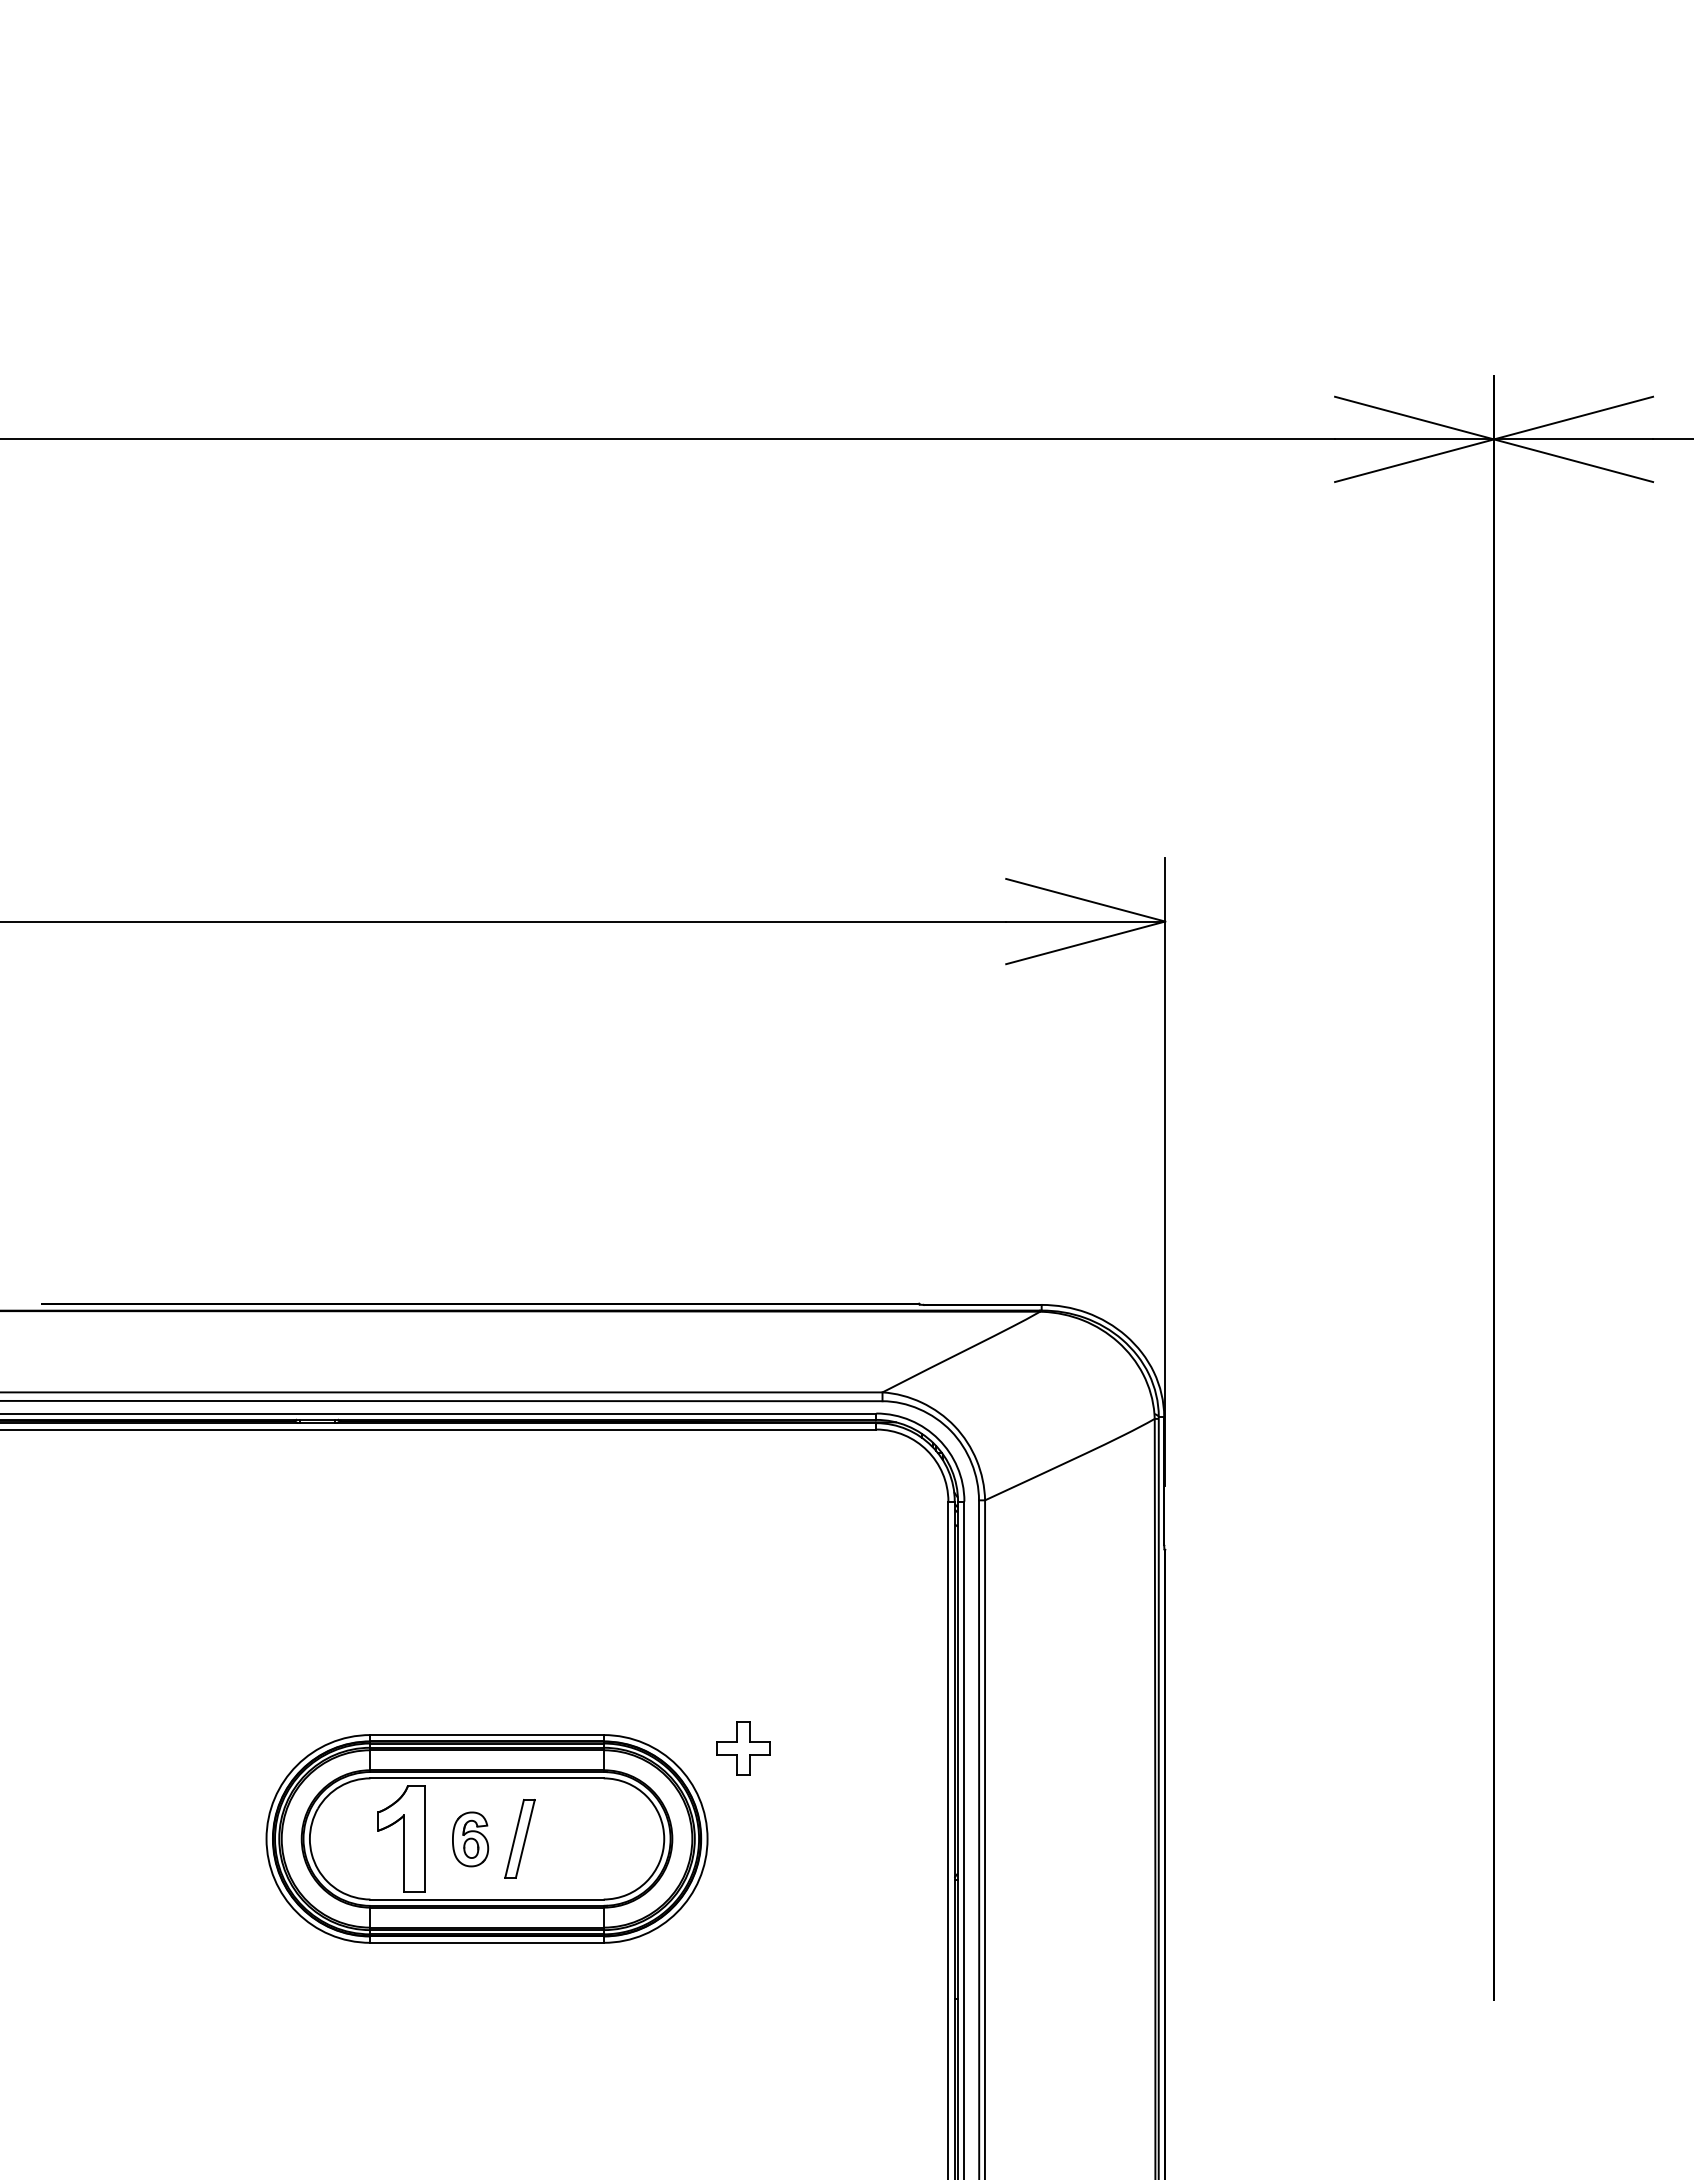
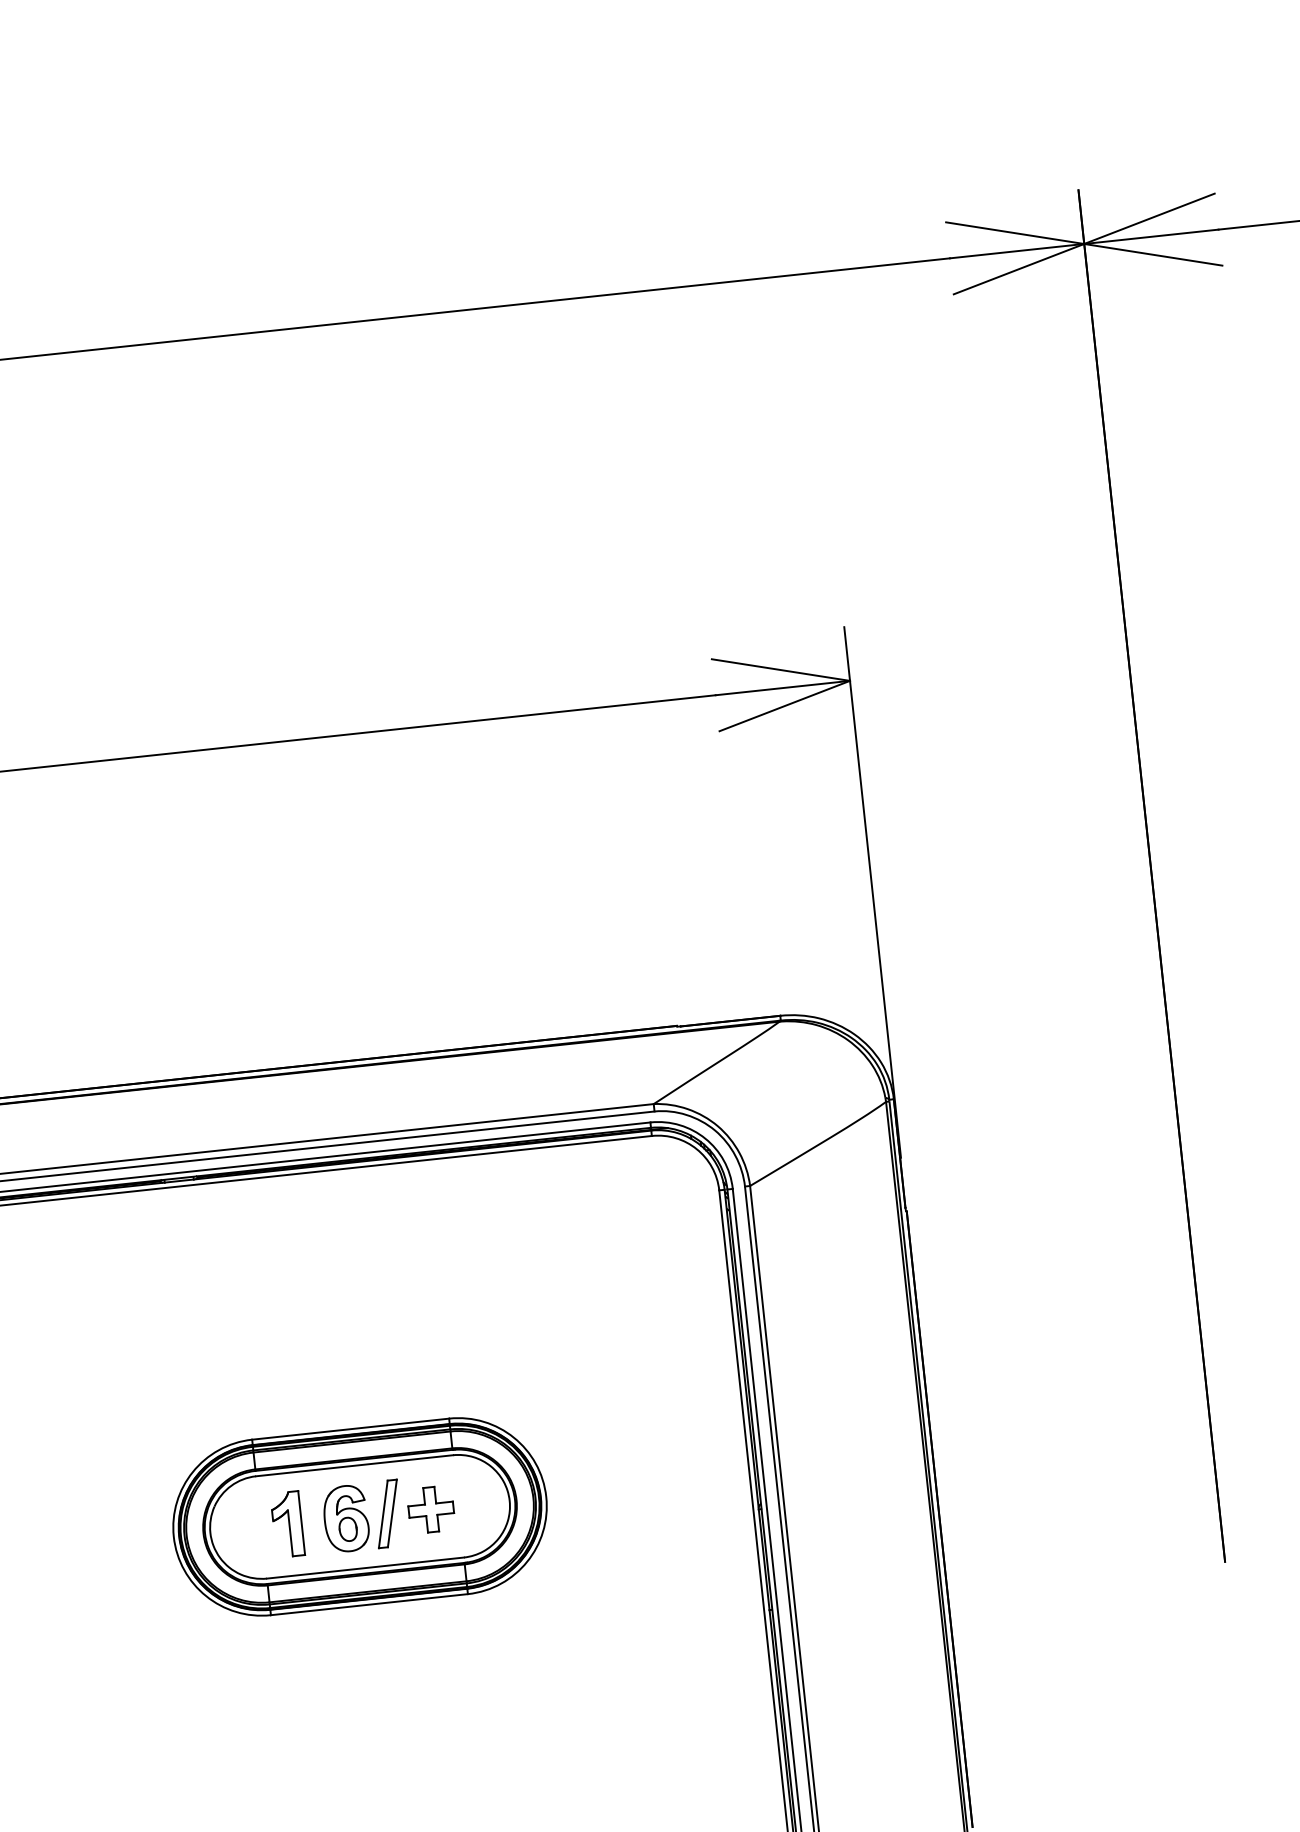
part: (743, 1748) -> (431, 1509), moved
part: (401, 1838) -> (287, 1524), size x0.71
part: (470, 1839) -> (346, 1518), size x1.43

